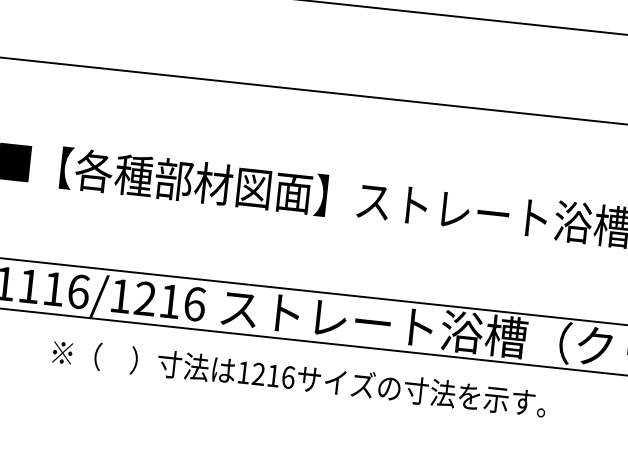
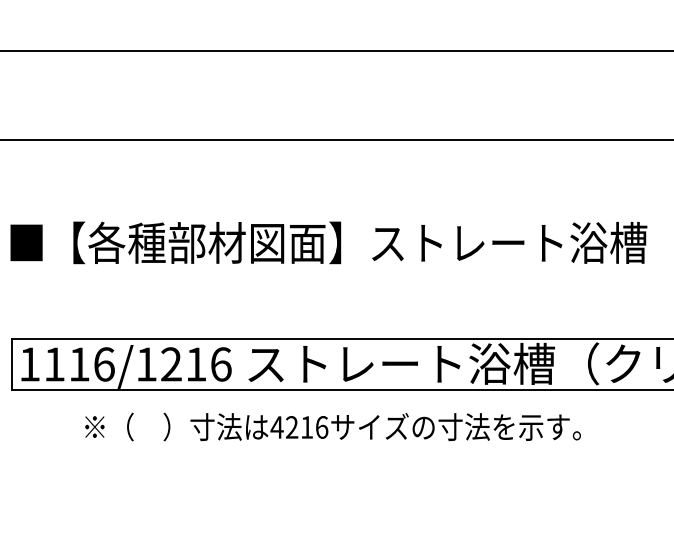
text: (243, 372) -> (276, 427), 1216 -> 4216

